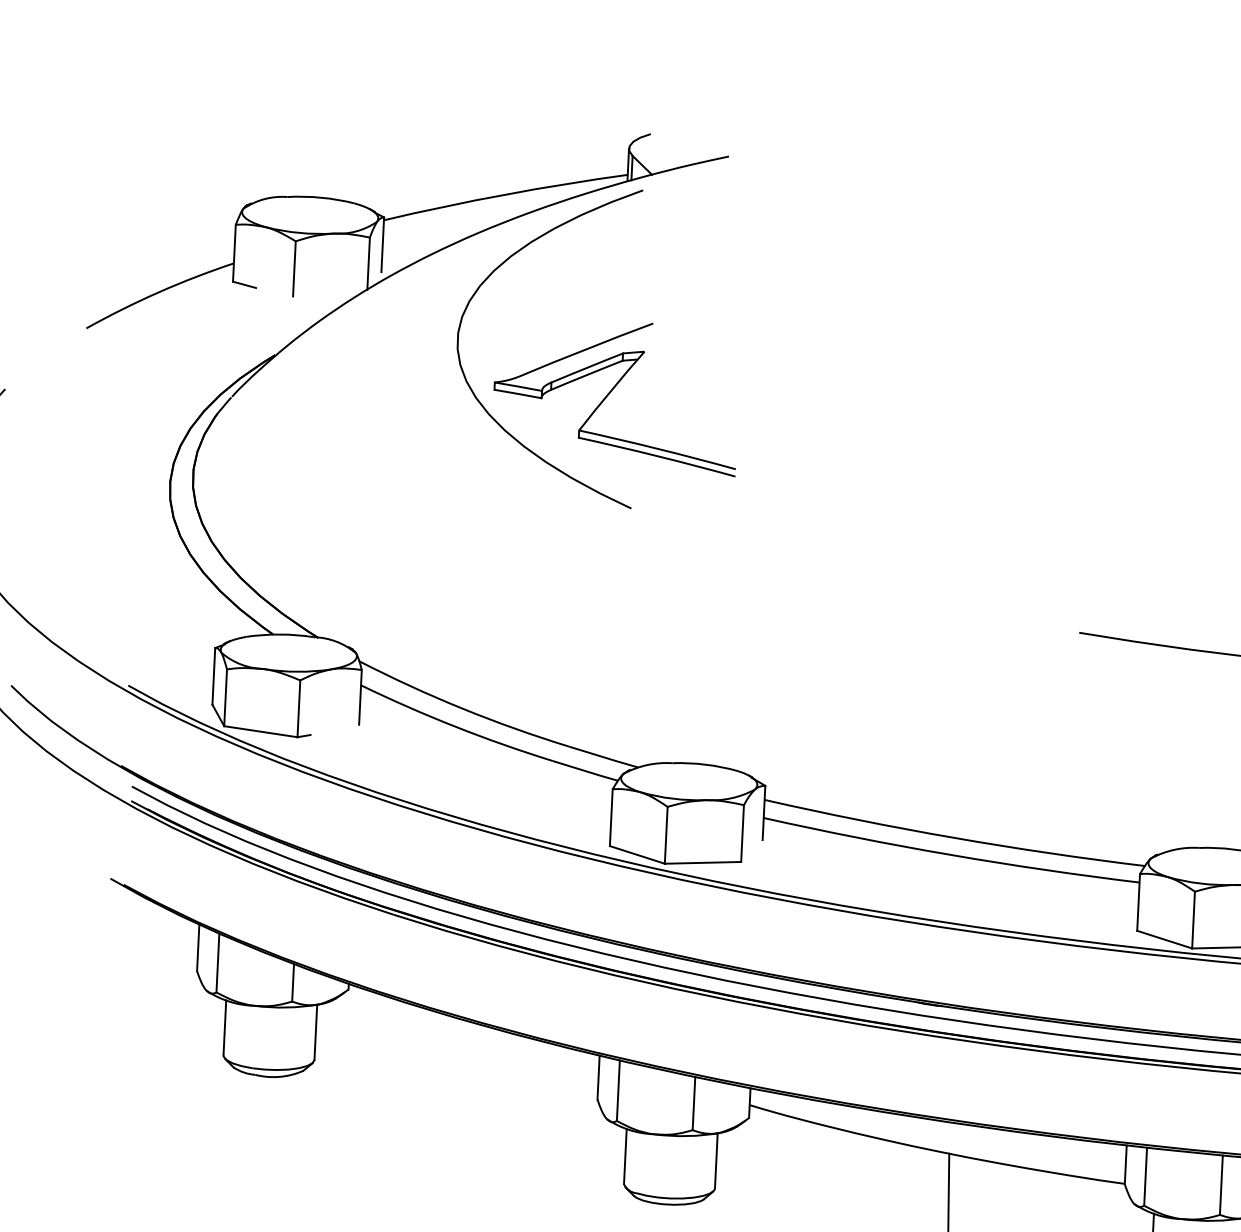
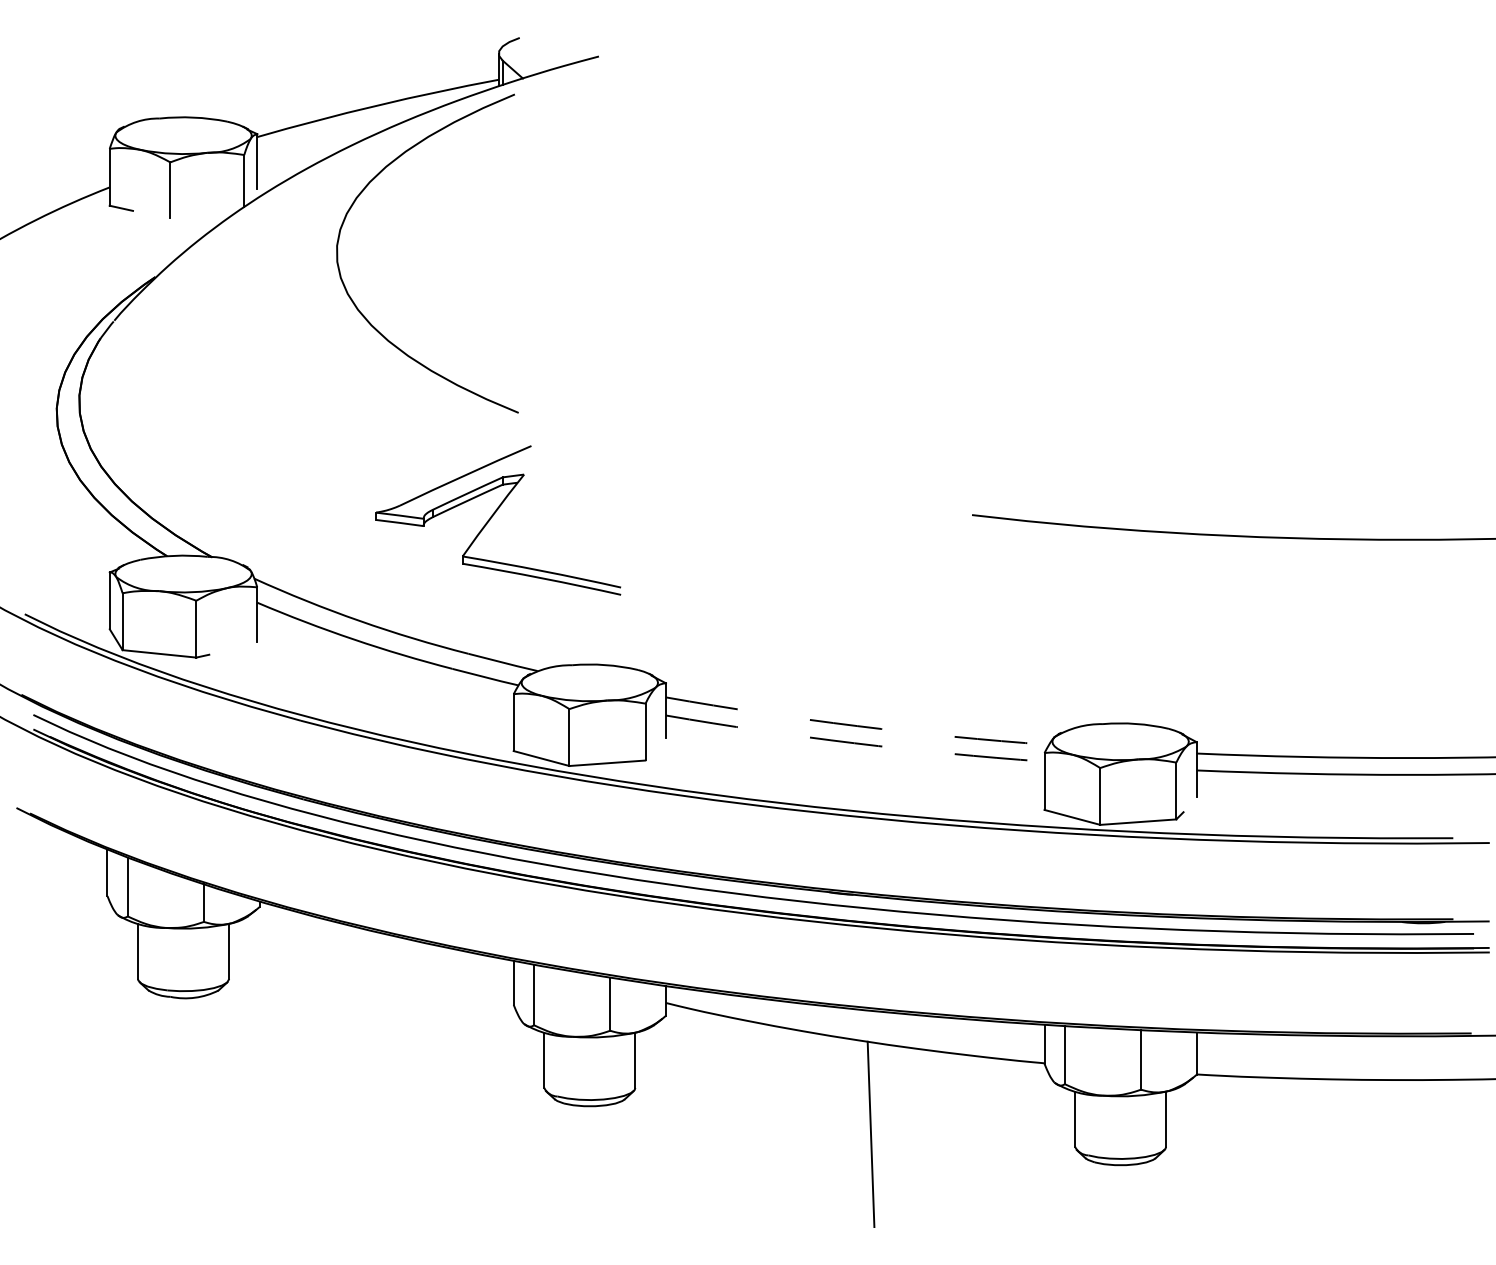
part: (611, 392) -> (493, 516), moved
arc: (954, 838) -> (857, 726), solid -> dashed
arc: (950, 855) -> (854, 743), solid -> dashed

